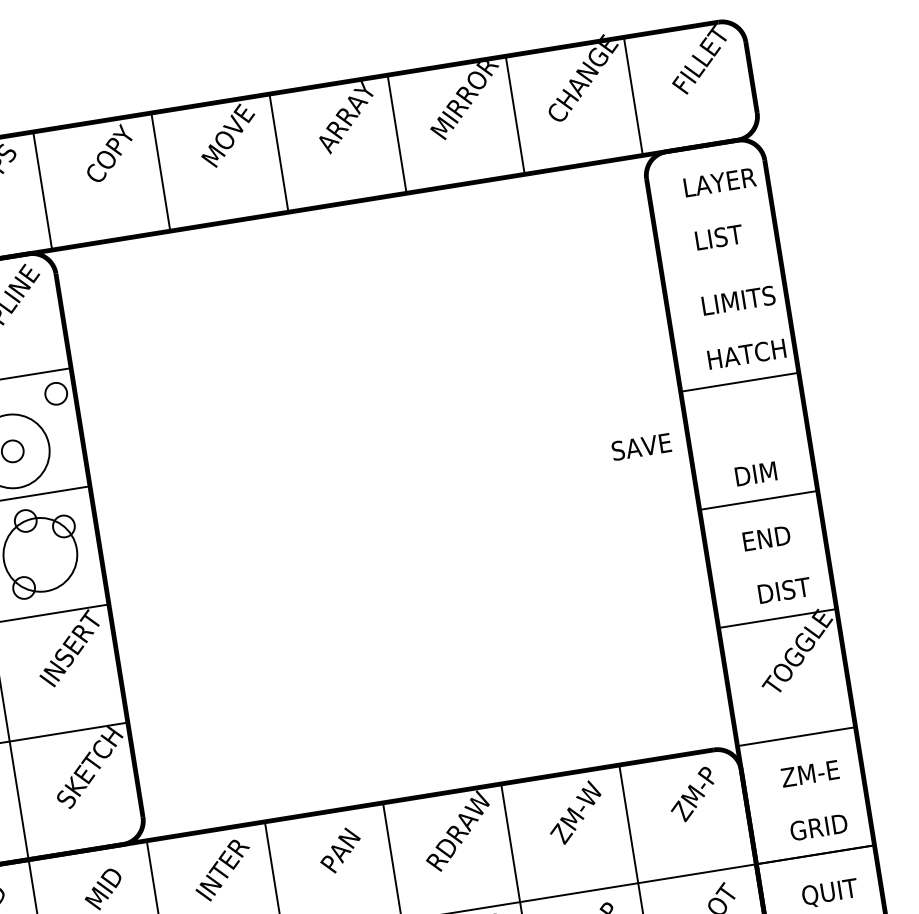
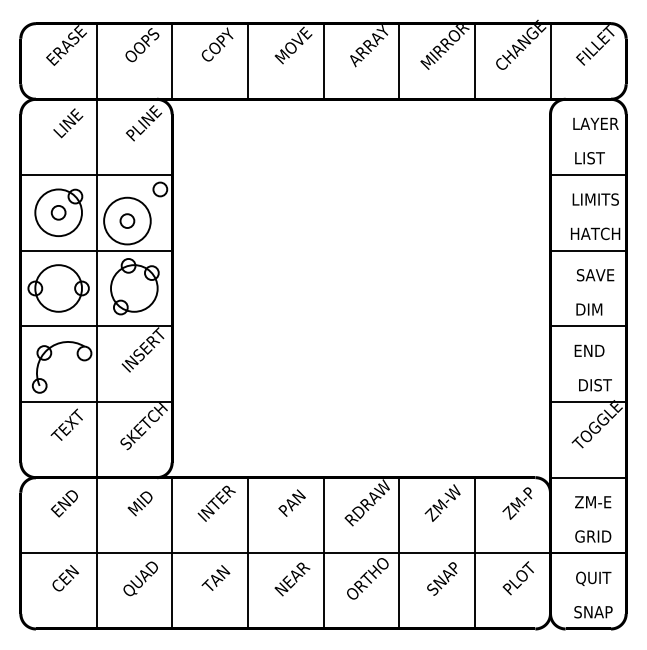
line: (720, 263) -> (588, 174), added
text: (641, 447) -> (595, 275), moved

